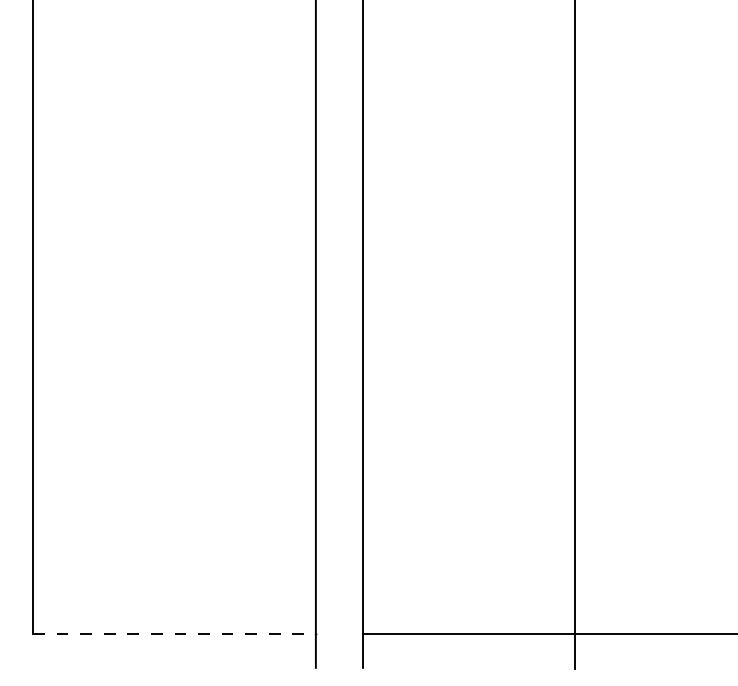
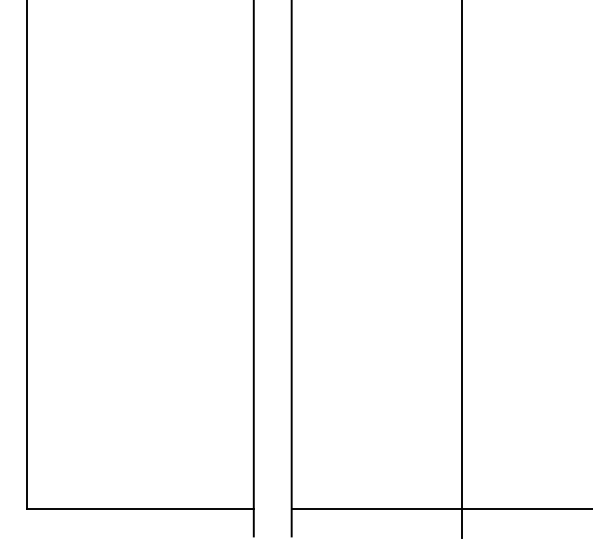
line: (175, 633) -> (140, 509), dashed -> solid

